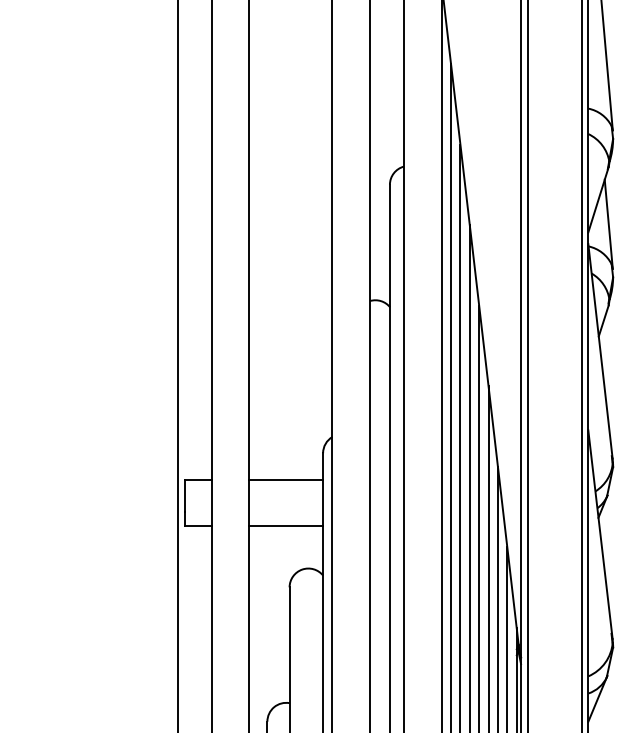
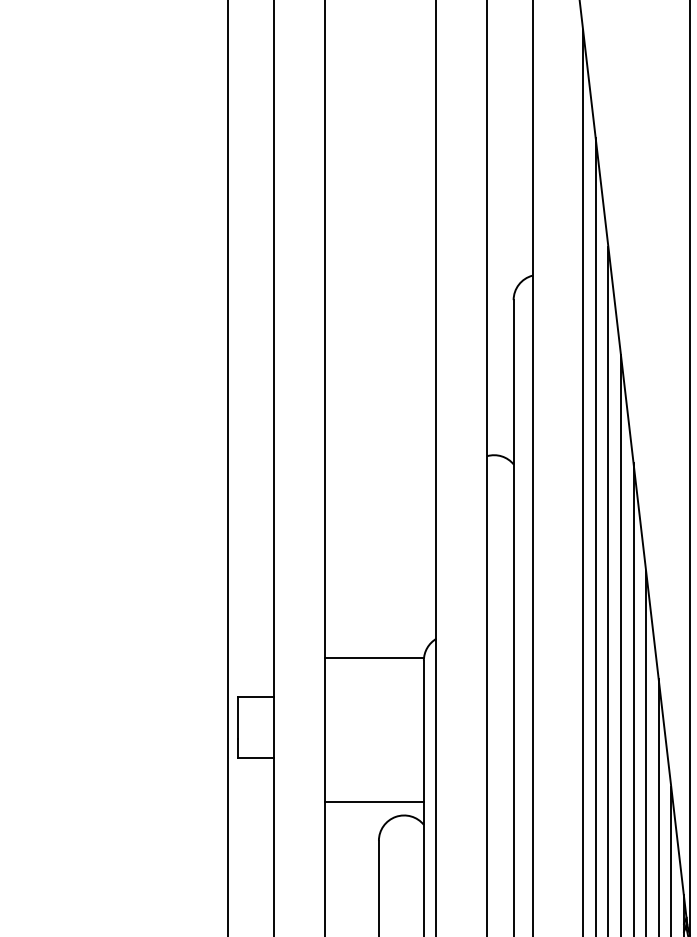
line: (286, 480) -> (374, 658), moved
line: (286, 525) -> (374, 801), moved

